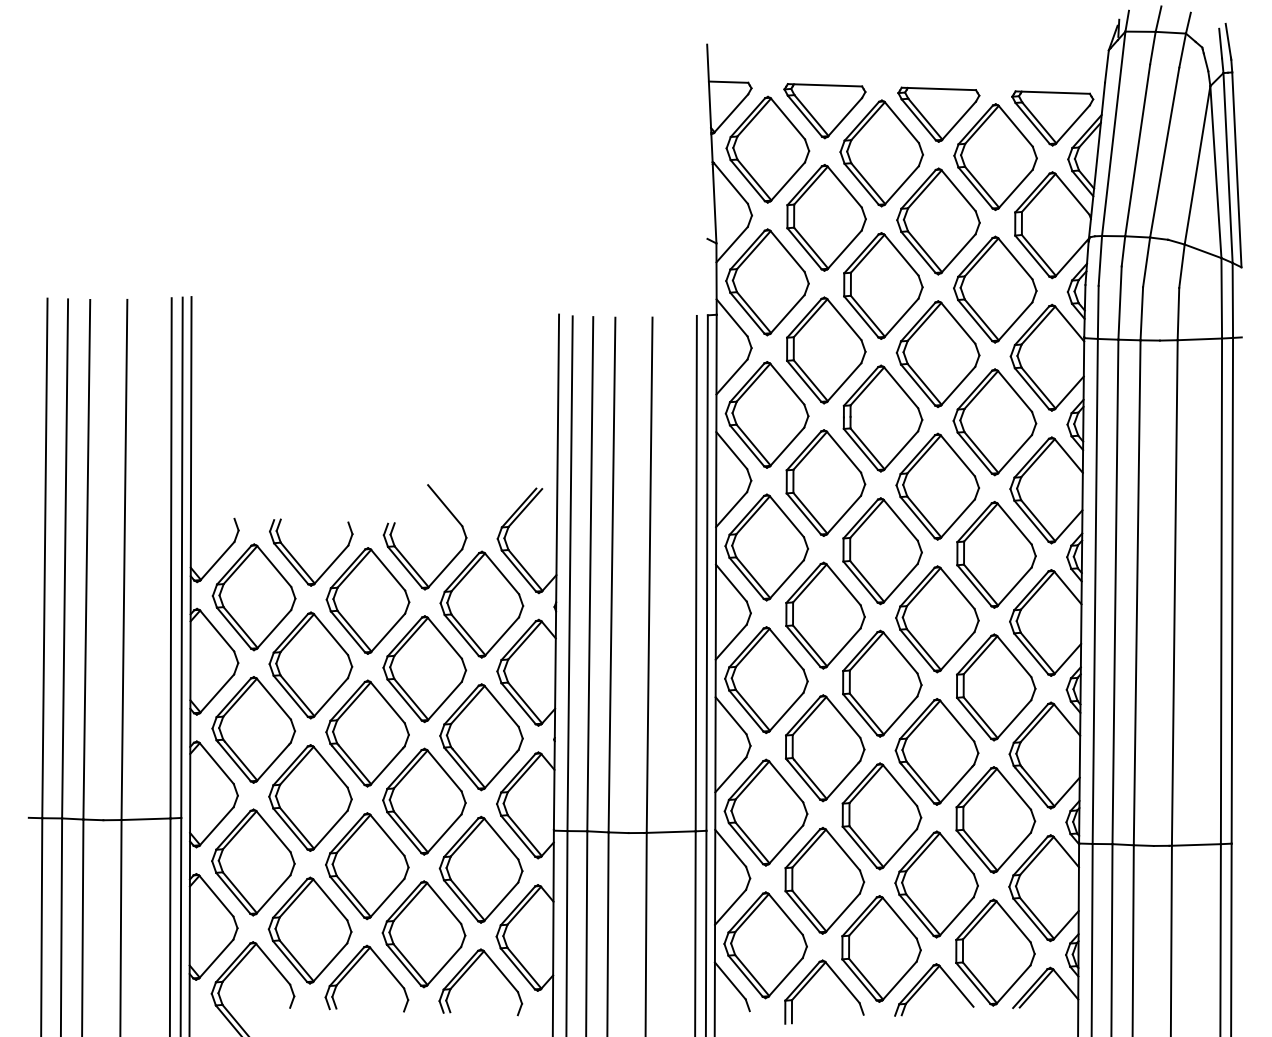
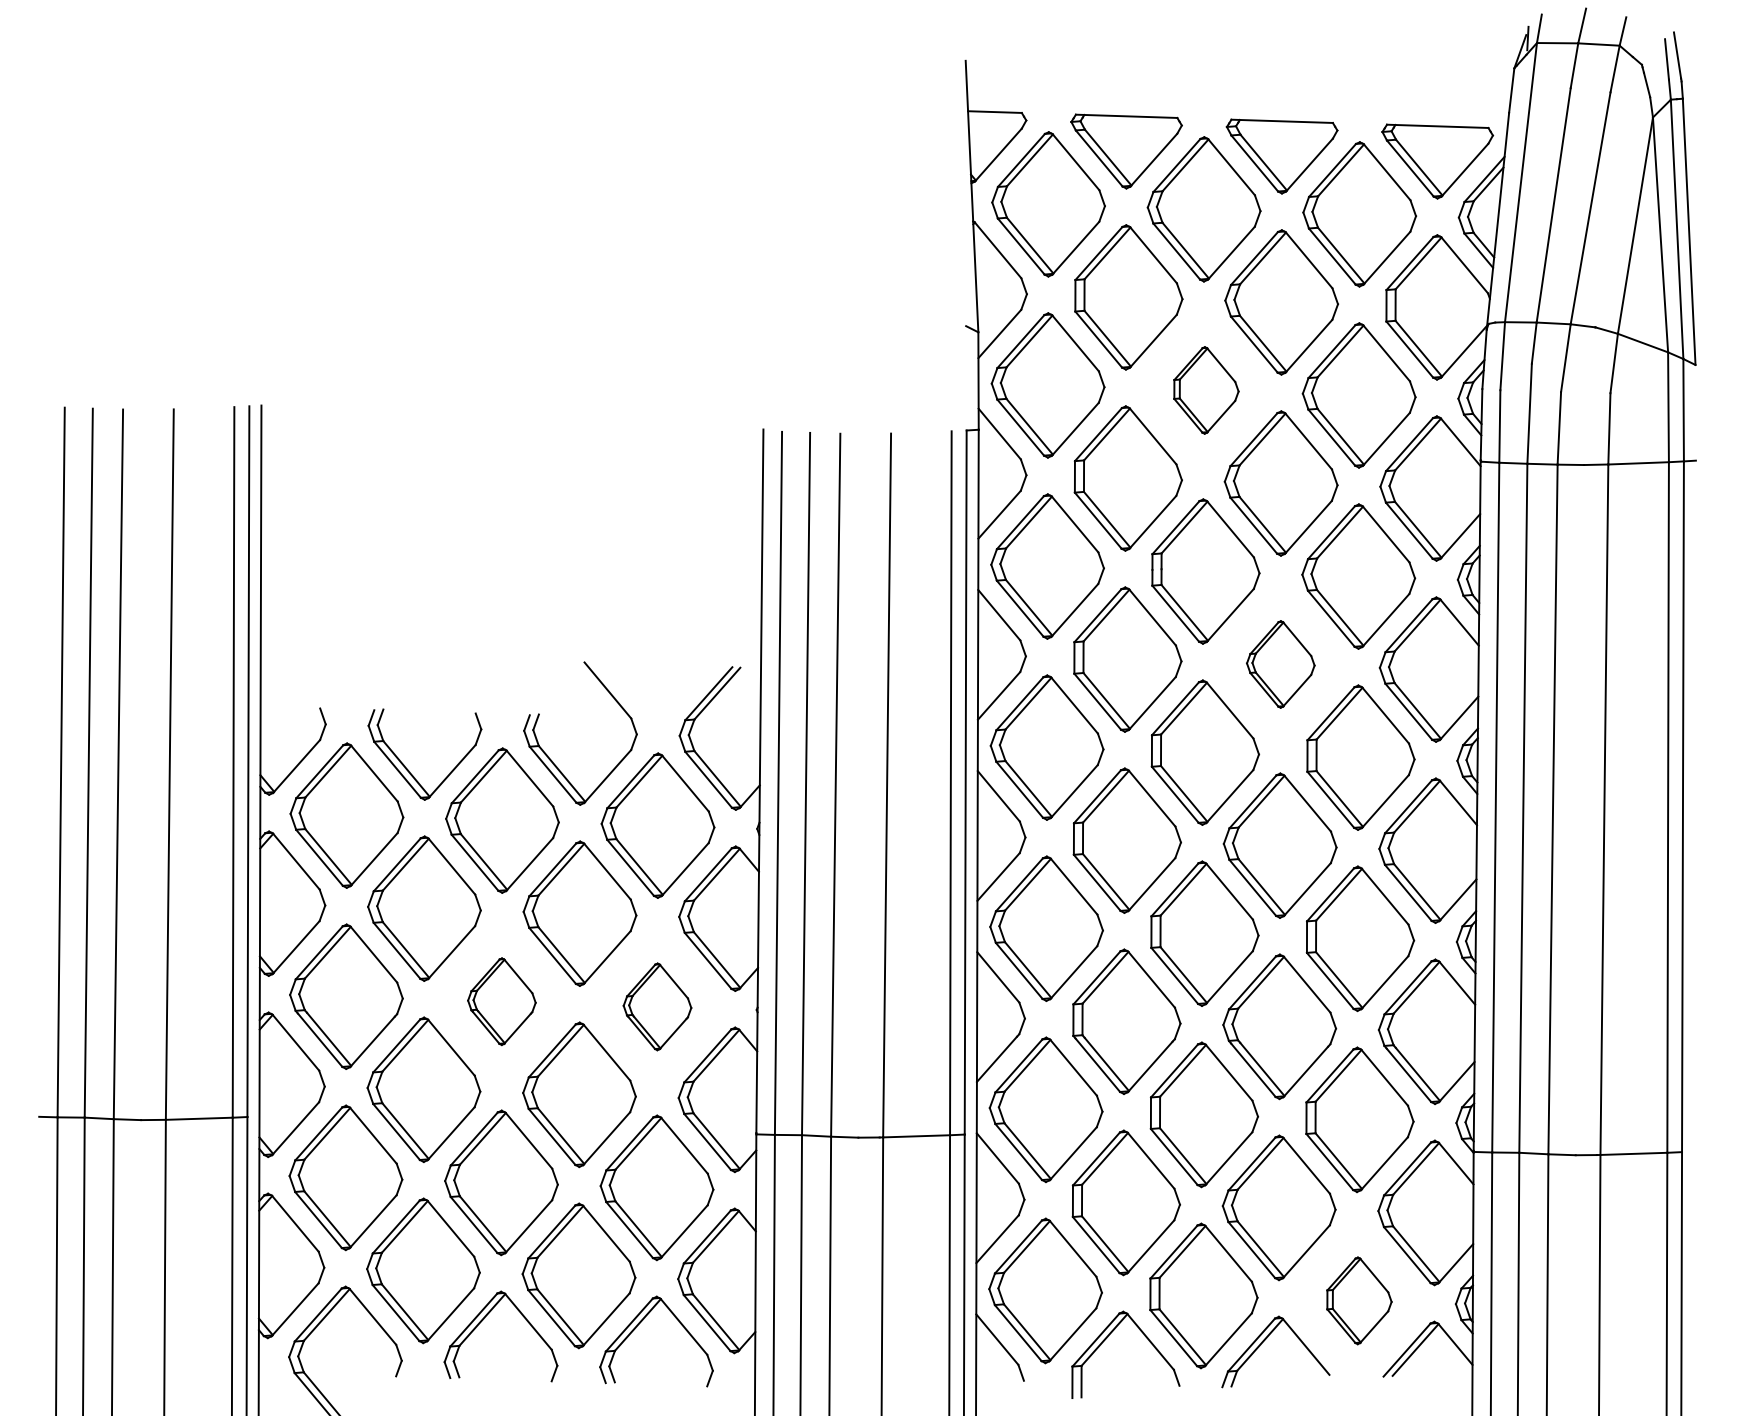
part: (883, 285) -> (1206, 389), size x0.6
part: (937, 486) -> (1280, 664), size x0.6
part: (367, 733) -> (501, 1001), size x0.6
part: (481, 737) -> (657, 1007), size x0.6
part: (995, 952) -> (1359, 1300), size x0.6

